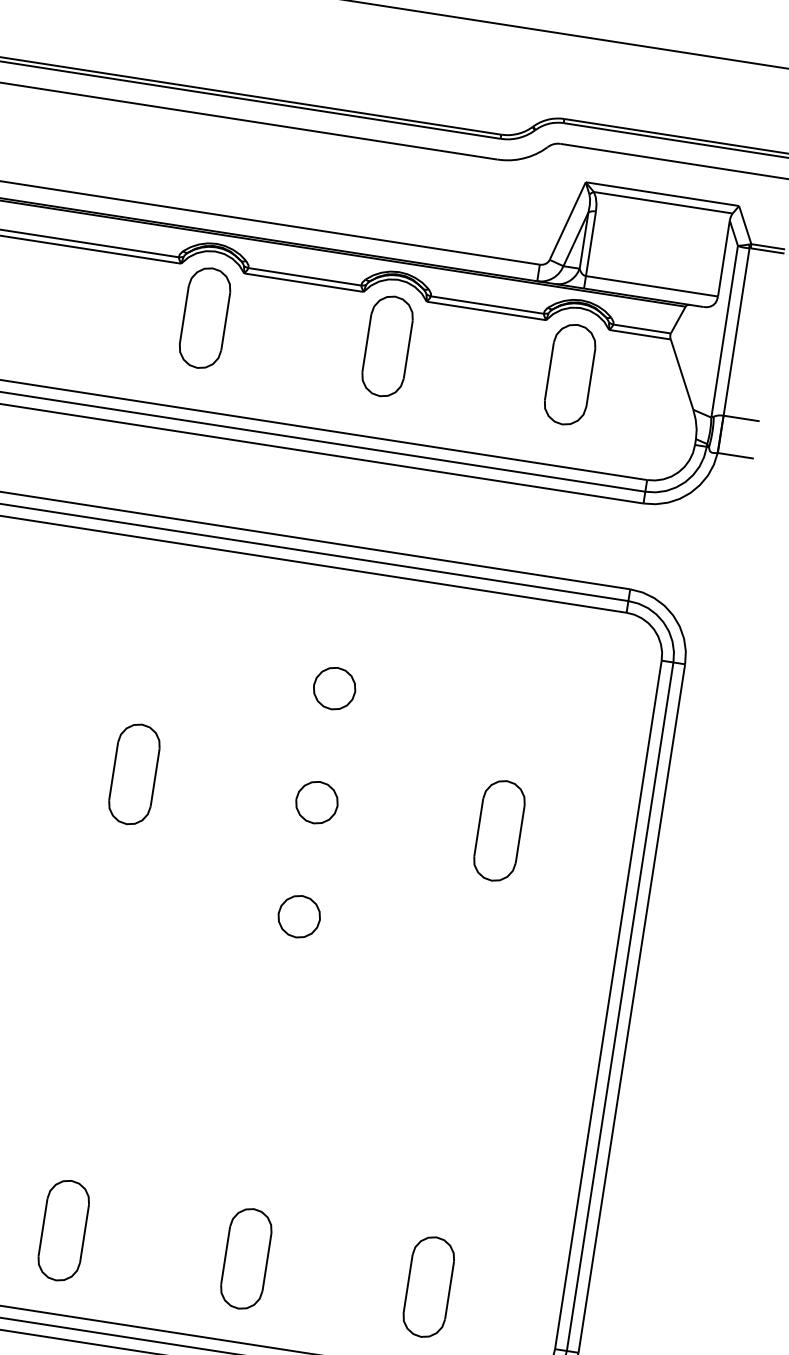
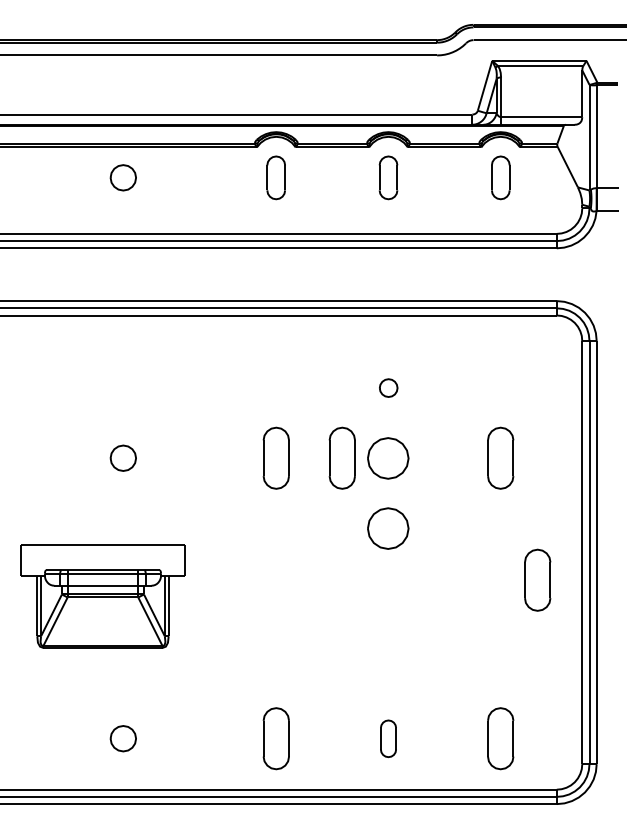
part: (203, 317) -> (275, 177), size x0.7
part: (387, 345) -> (388, 177), size x0.7
part: (569, 374) -> (500, 177), size x0.7
part: (334, 687) -> (388, 387), size x0.7
part: (240, 789) -> (341, 457), added
part: (317, 801) -> (388, 457), size x1.6
part: (299, 915) -> (388, 527), size x1.6
part: (528, 1037) -> (537, 579), added
part: (246, 1258) -> (388, 738), size x0.6

